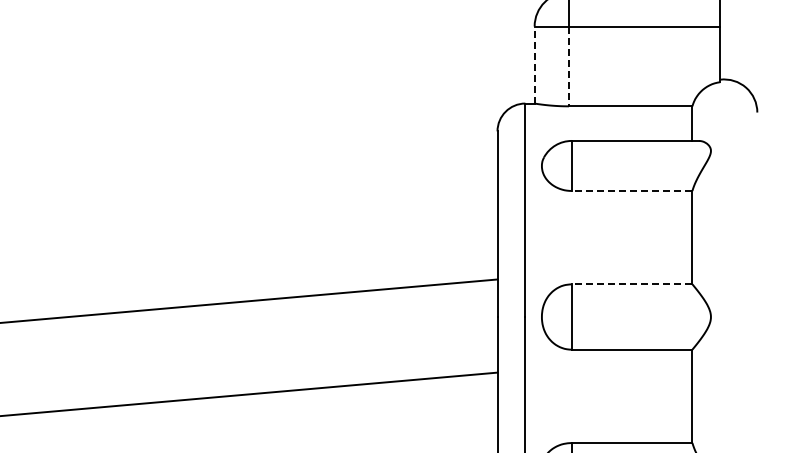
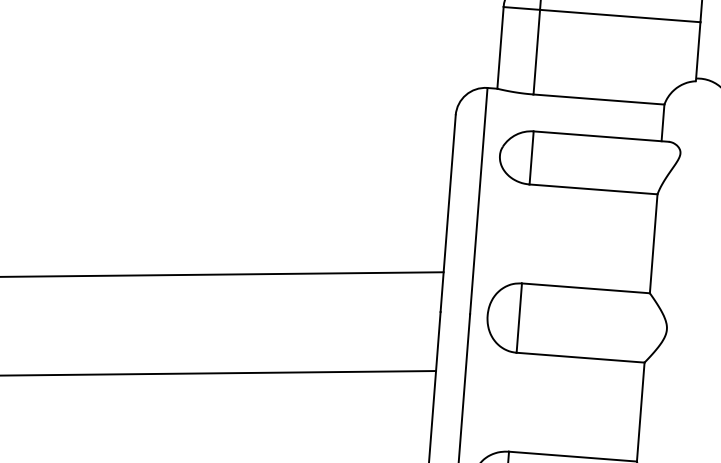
line: (534, 65) -> (500, 48), dashed -> solid
line: (568, 66) -> (536, 52), dashed -> solid
line: (631, 190) -> (592, 188), dashed -> solid
line: (631, 284) -> (585, 288), dashed -> solid

